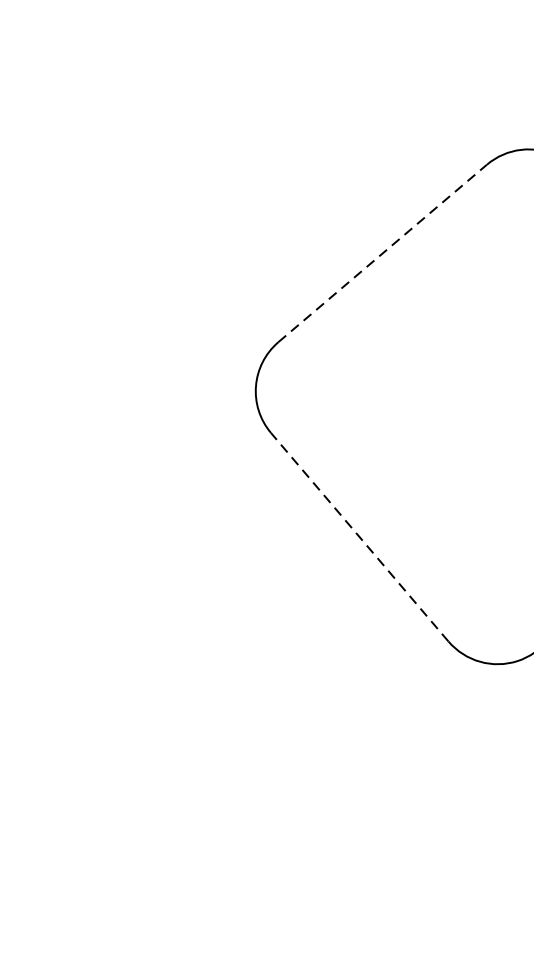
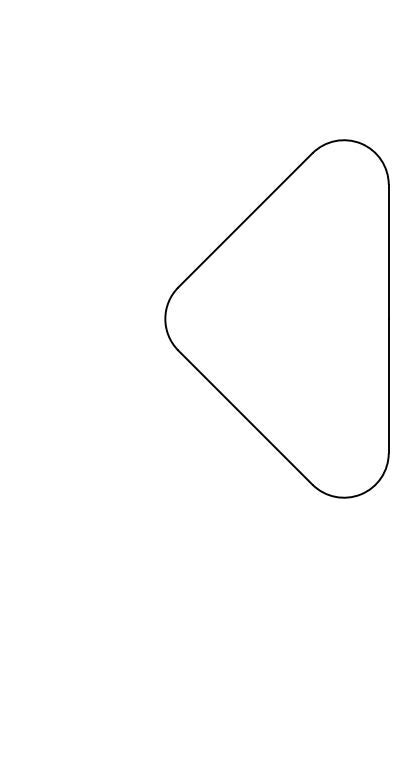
line: (382, 253) -> (245, 220), dashed -> solid
line: (359, 537) -> (245, 417), dashed -> solid

